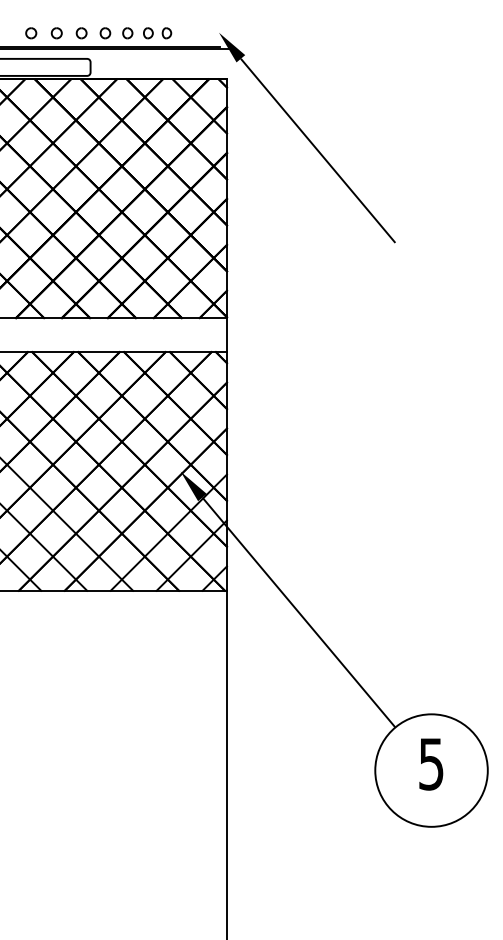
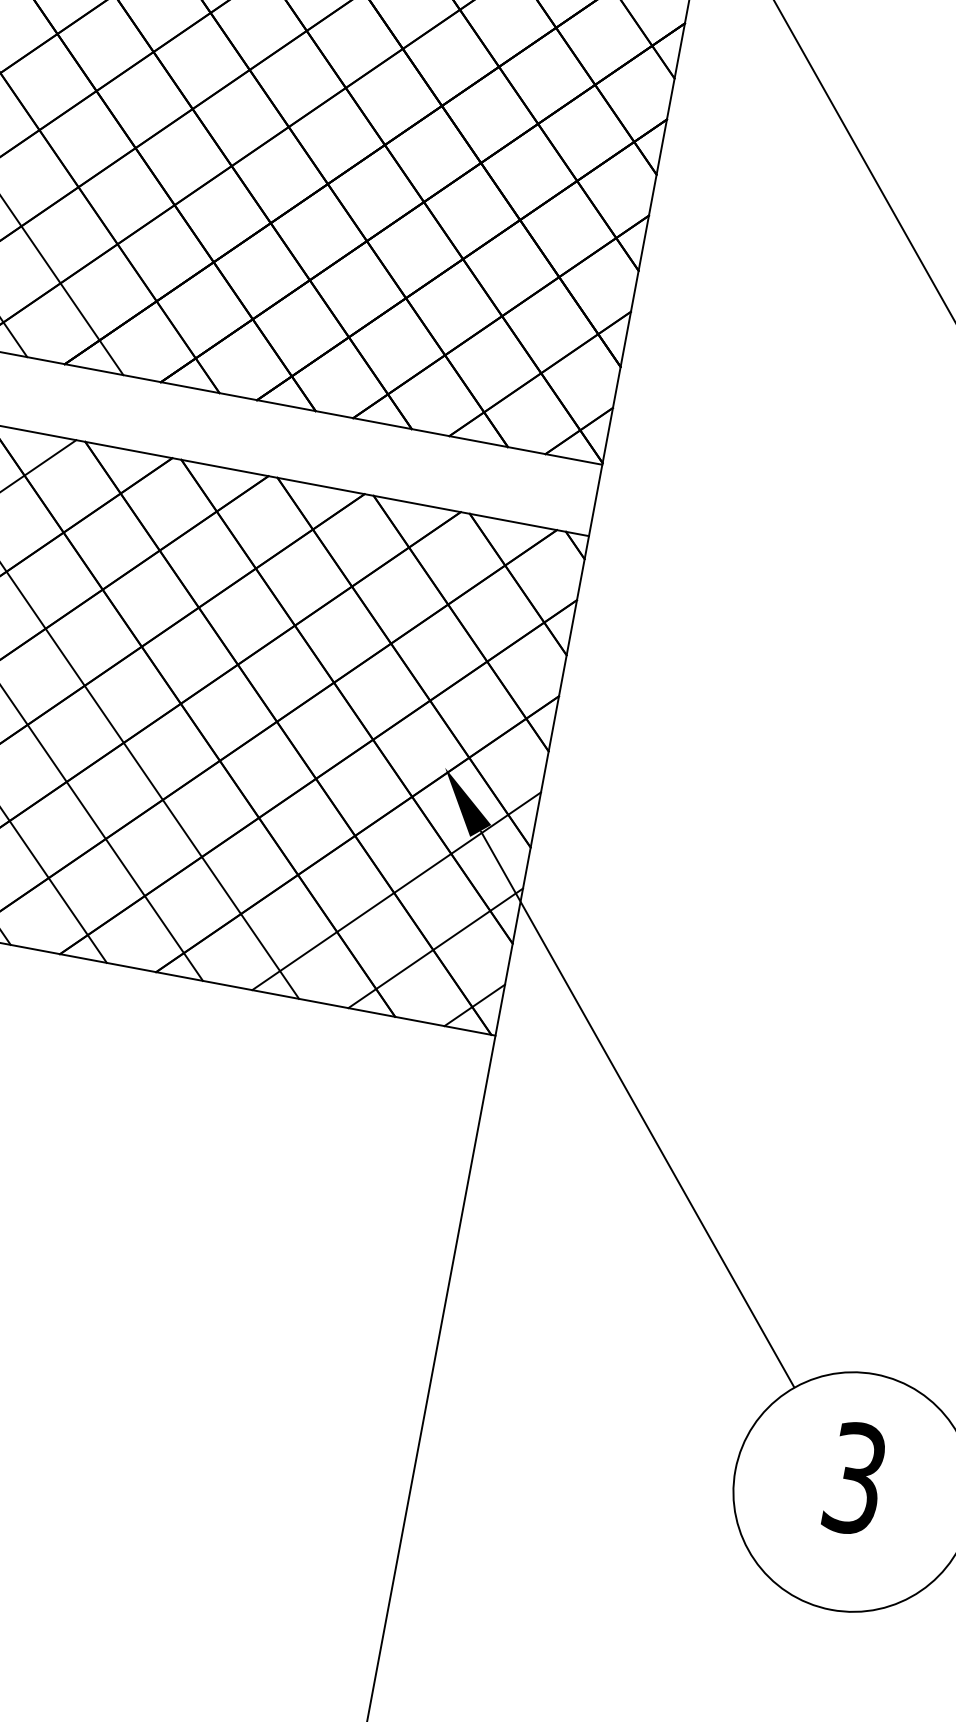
text: (431, 763) -> (855, 1477), 5 -> 3

